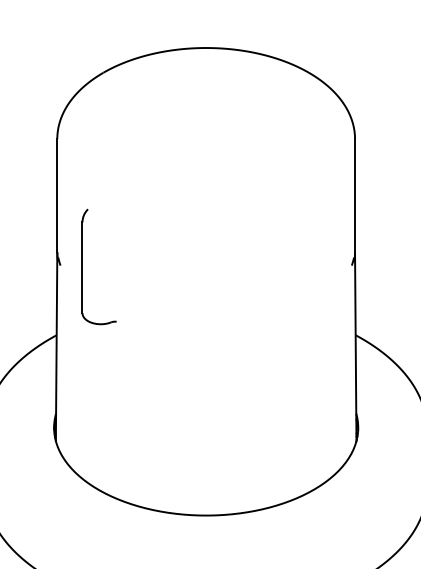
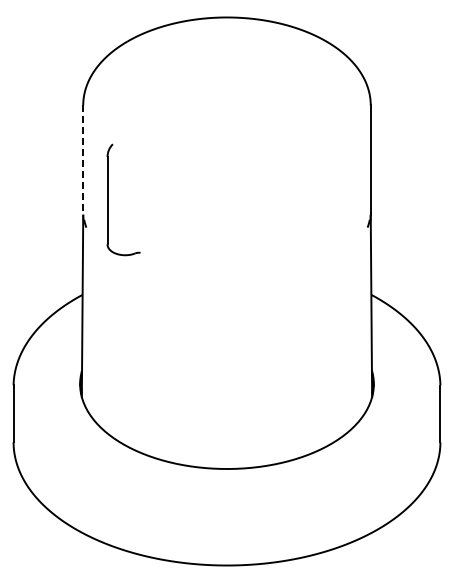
line: (57, 196) -> (83, 160), solid -> dashed
part: (83, 266) -> (108, 199), moved

